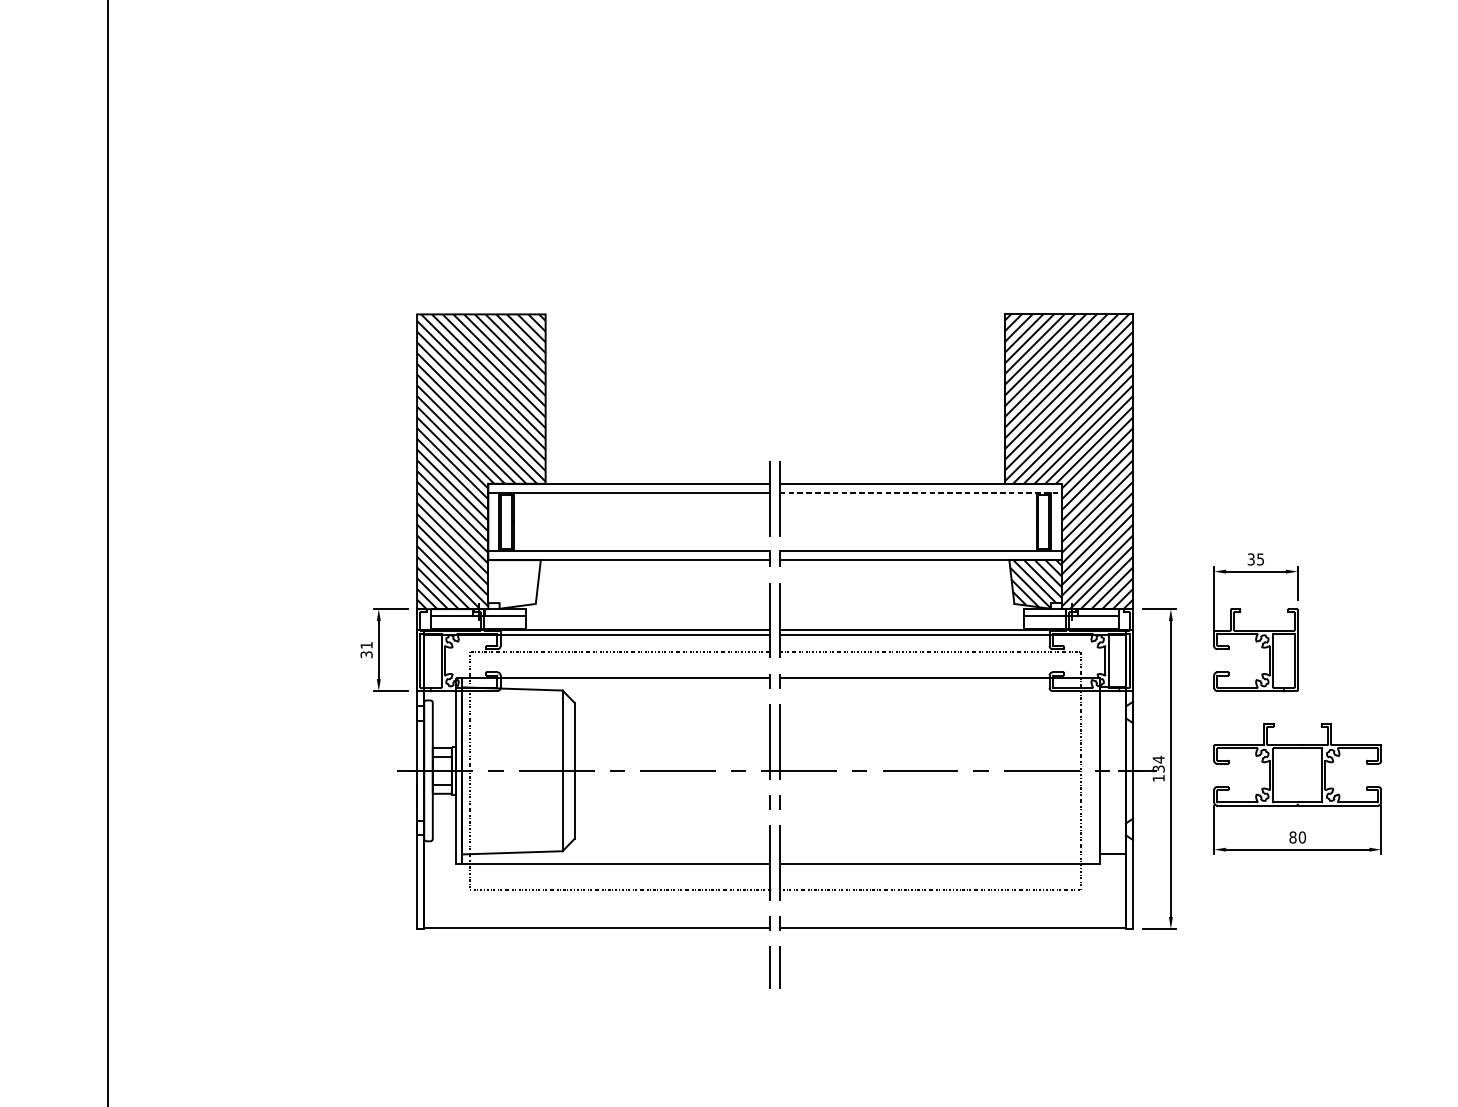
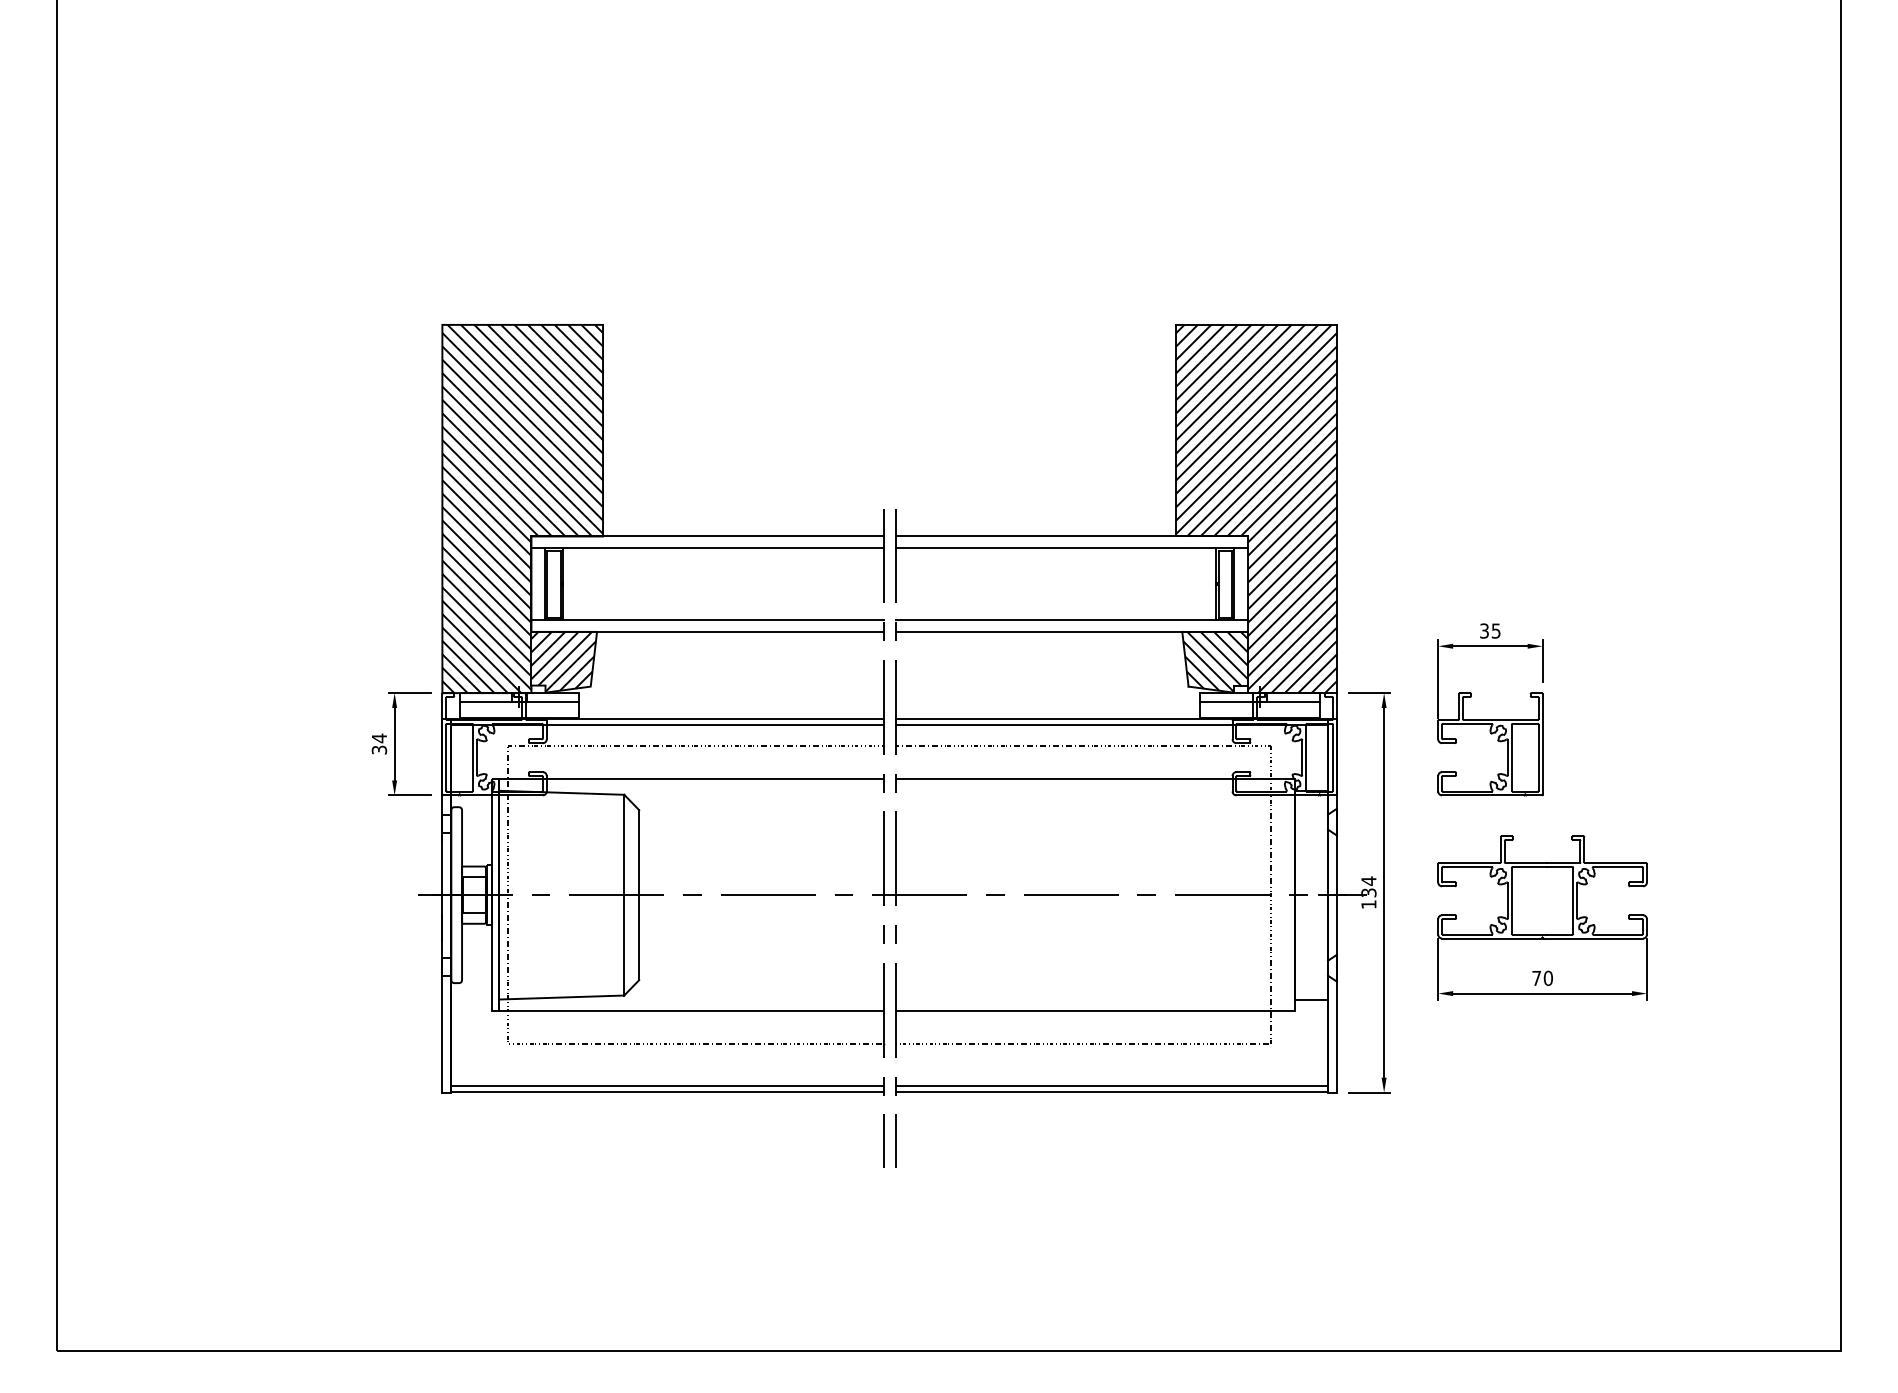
line: (921, 493) -> (1072, 548), dashed -> solid
hatch: (514, 583) -> (563, 661), added
text: (366, 645) -> (379, 738), 31 -> 34
text: (1292, 837) -> (1536, 978), 80 -> 70
line: (597, 923) -> (667, 1085), added
line: (952, 923) -> (1111, 1085), added

